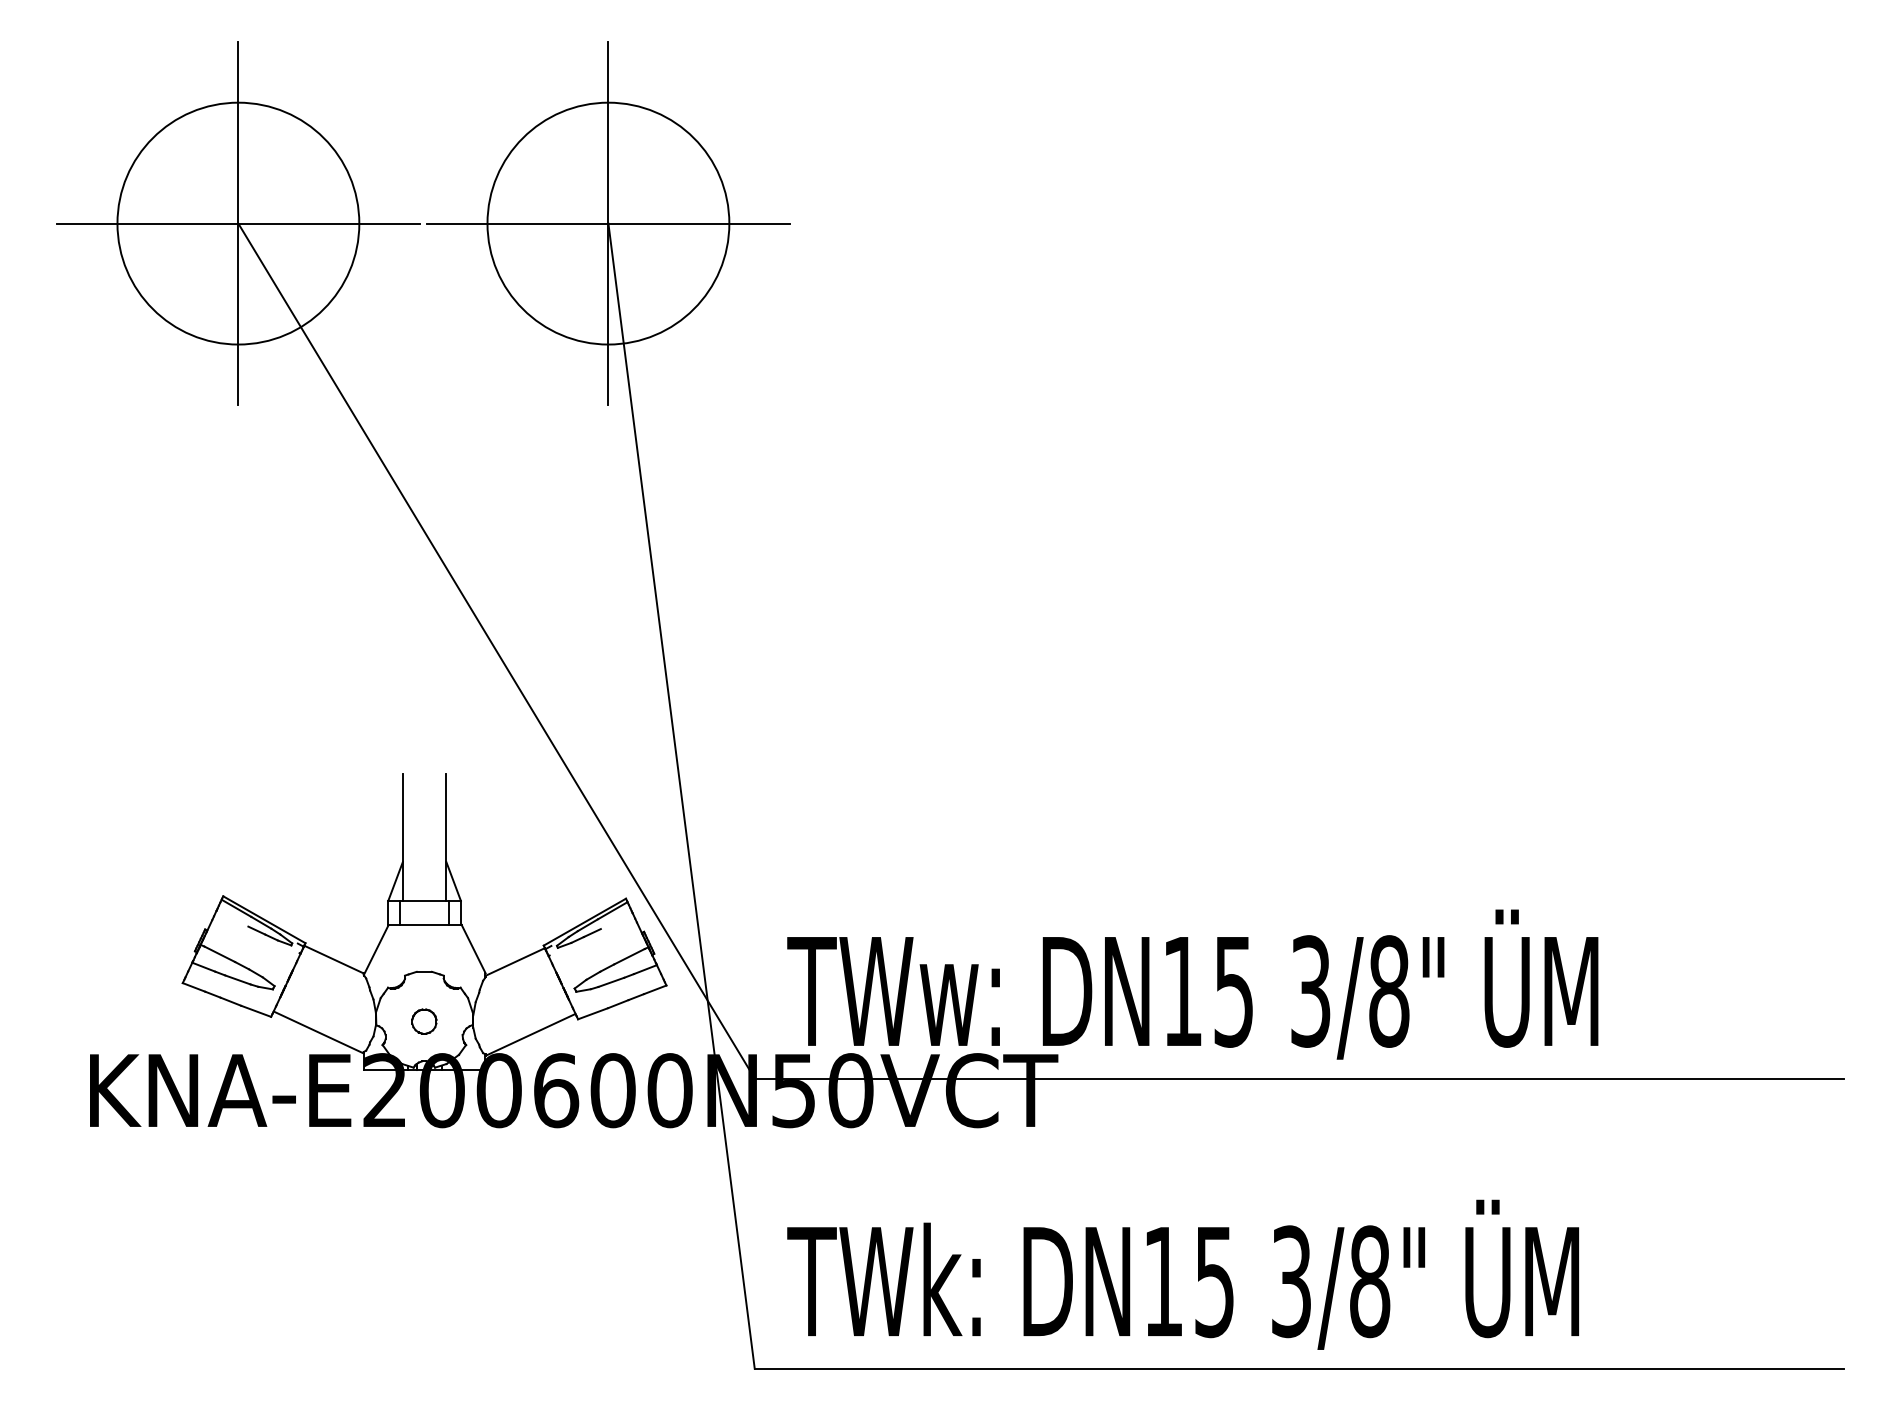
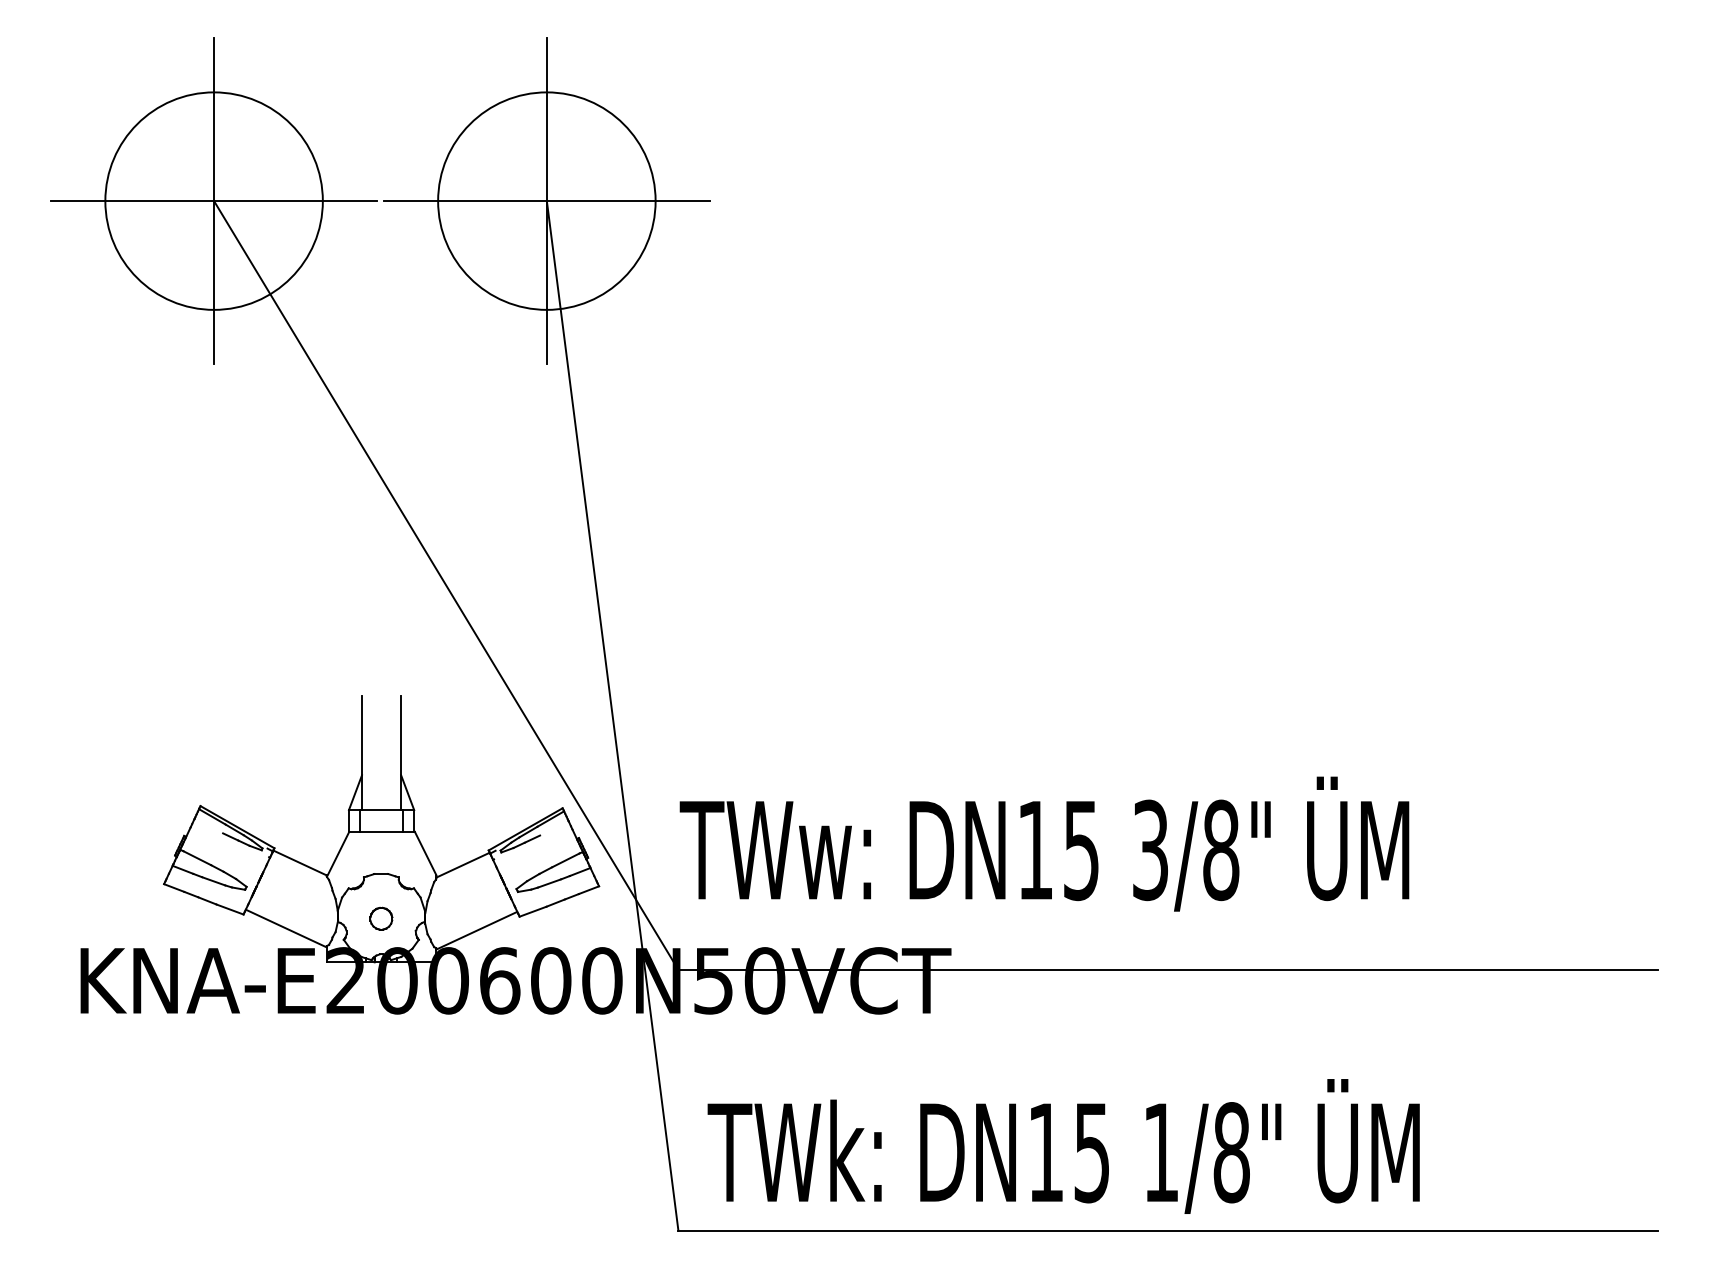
text: (1192, 984) -> (1044, 844), moved
text: (1291, 1281) -> (1161, 1152), 3/8" -> 1/8"

